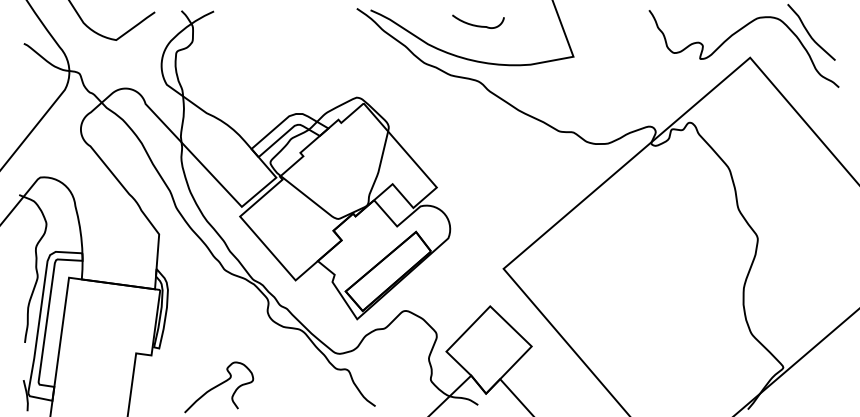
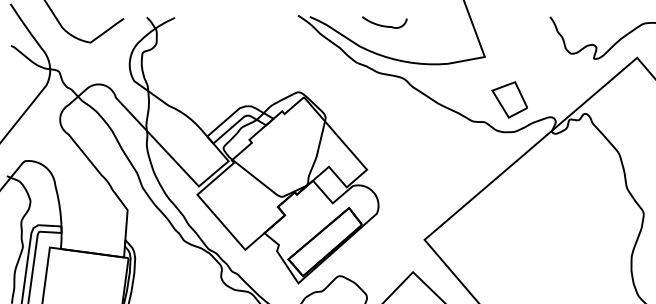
curve: (478, 25) -> (384, 25), moved
part: (602, 106) -> (509, 99), added

